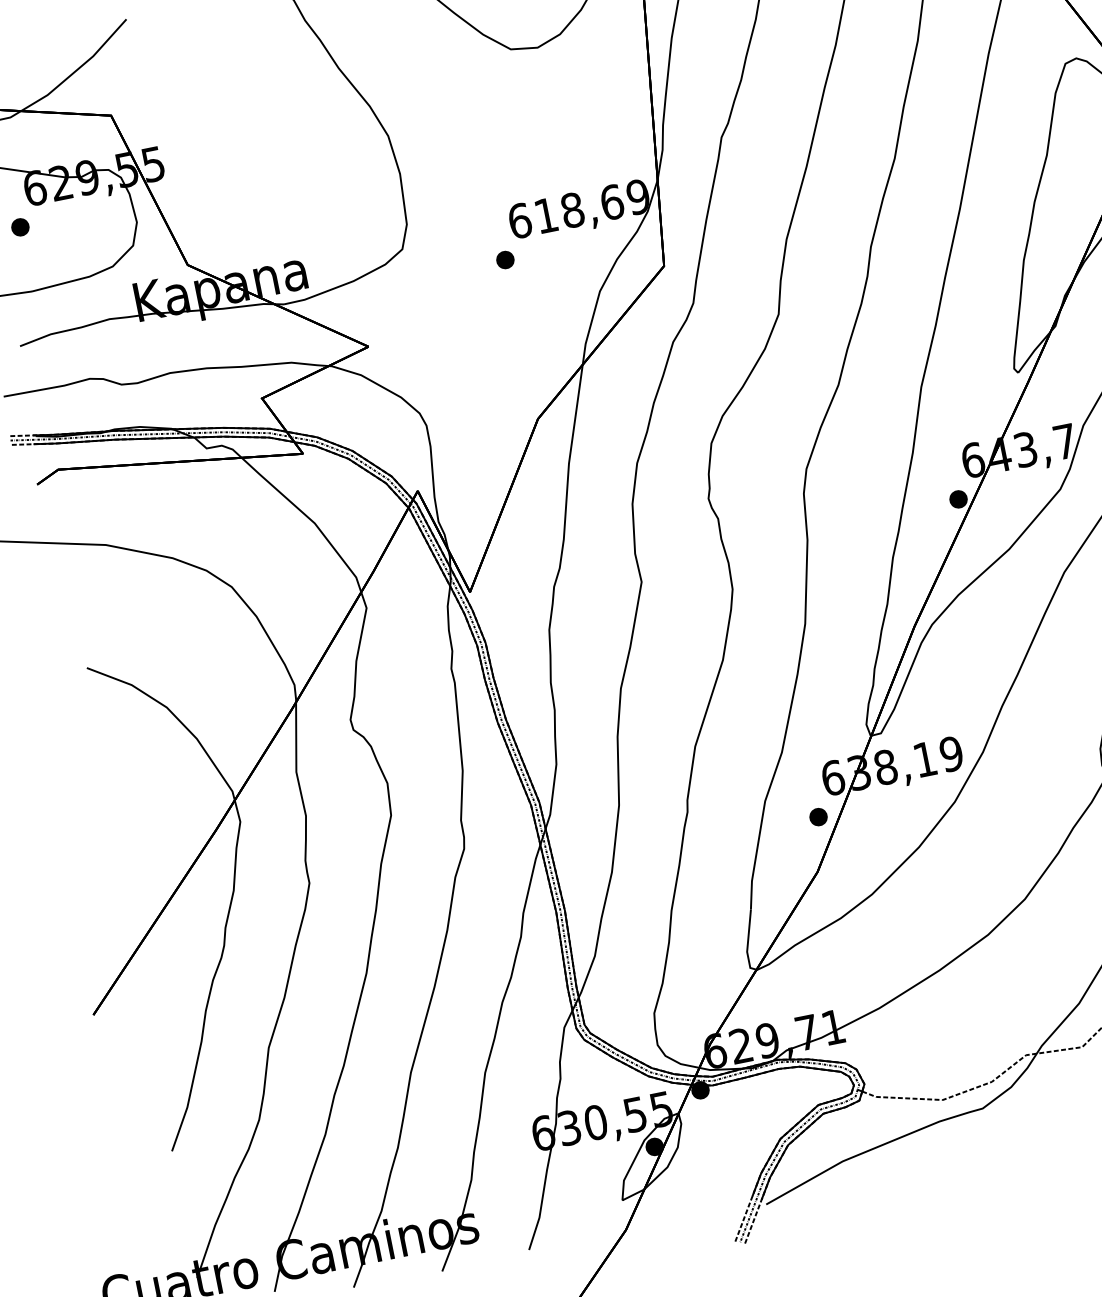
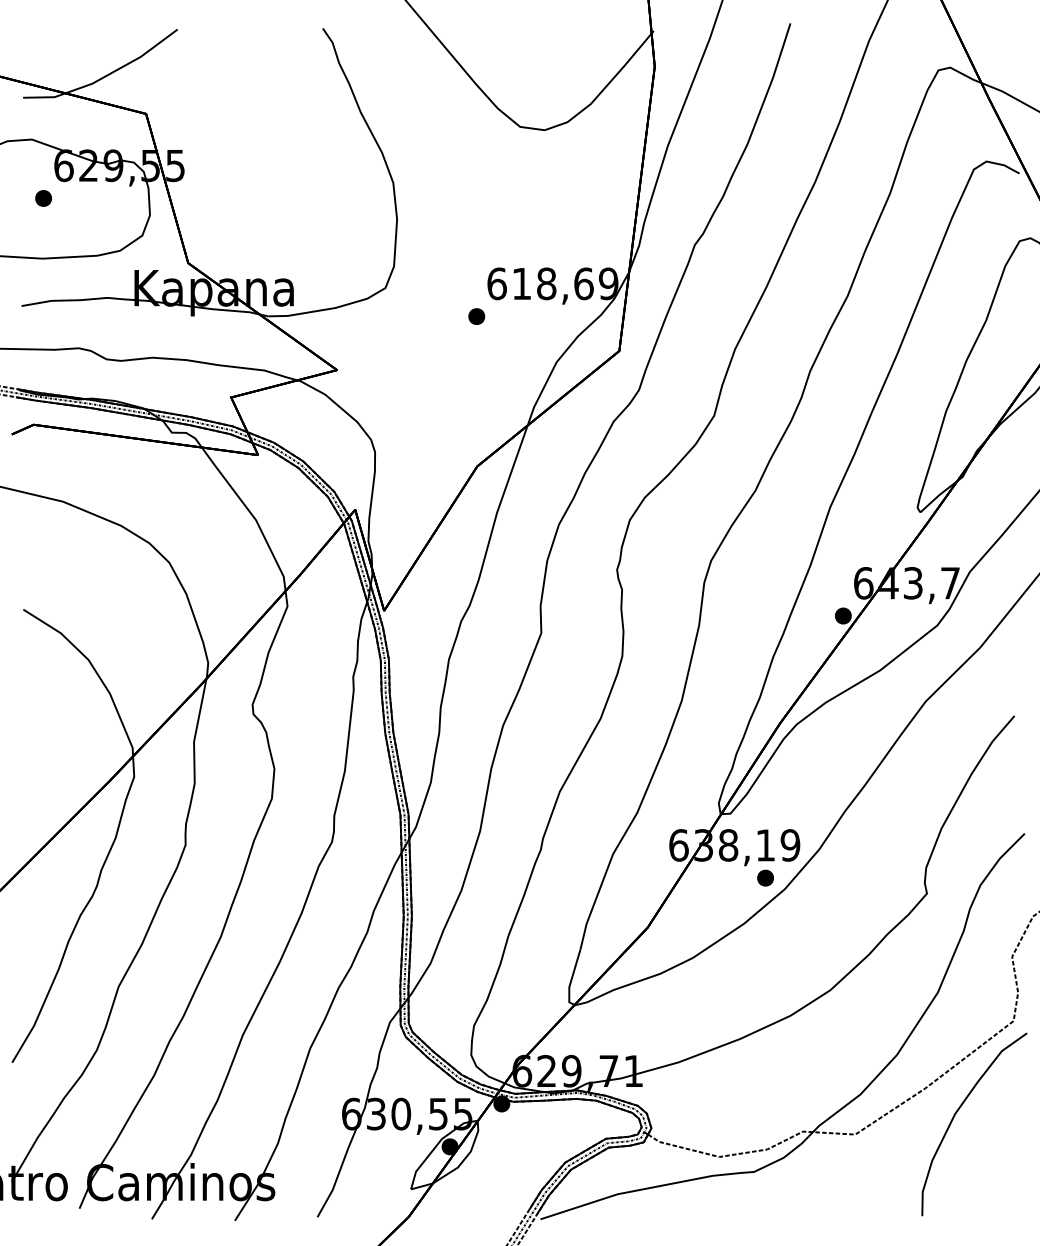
part: (818, 816) -> (765, 877), moved

